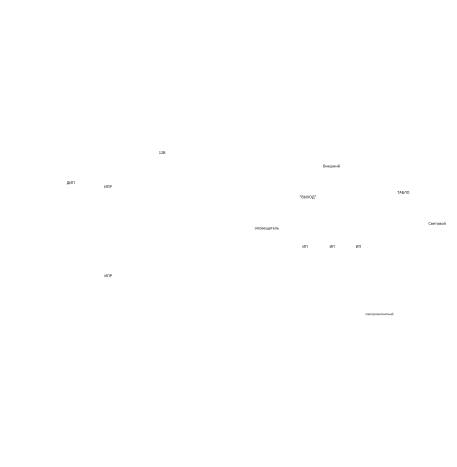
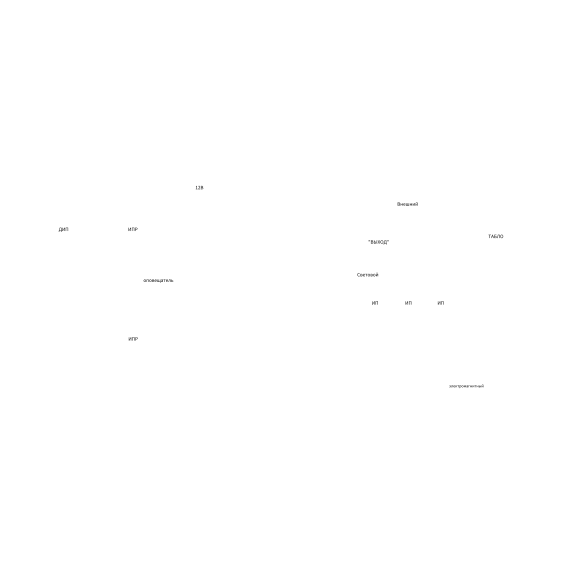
text: (70, 182) -> (63, 229), moved
text: (349, 225) -> (260, 277), moved

